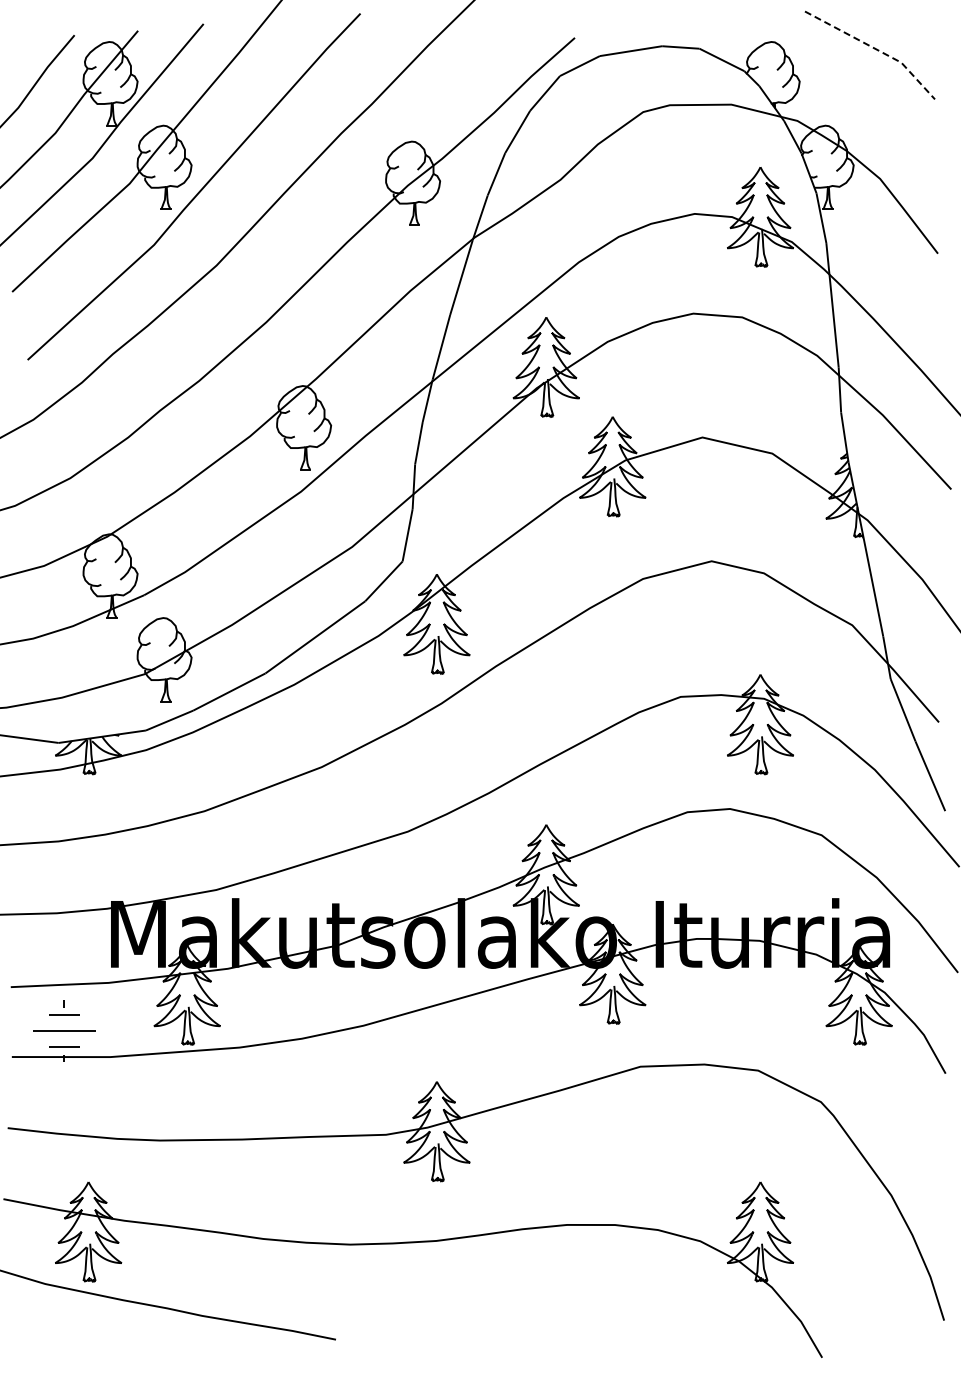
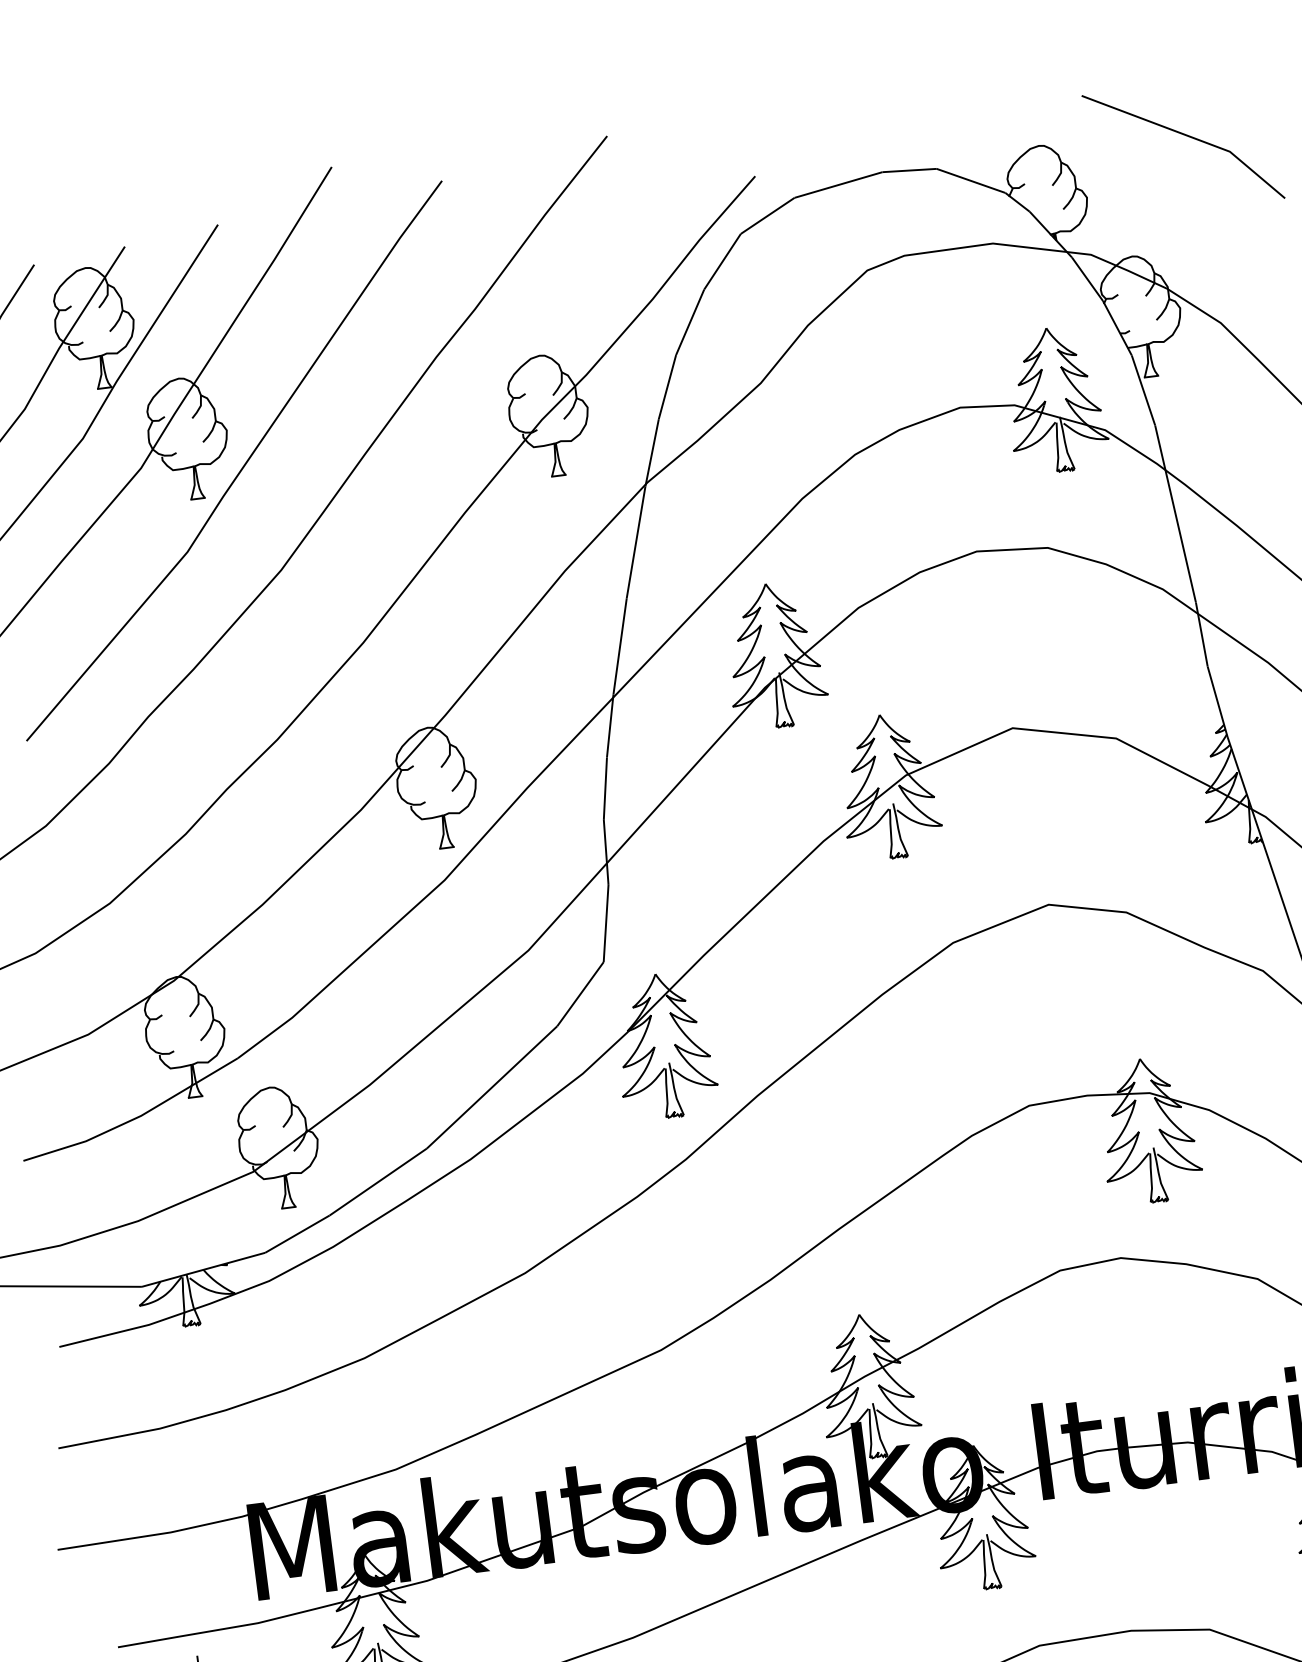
line: (875, 49) -> (1190, 137), dashed -> solid

